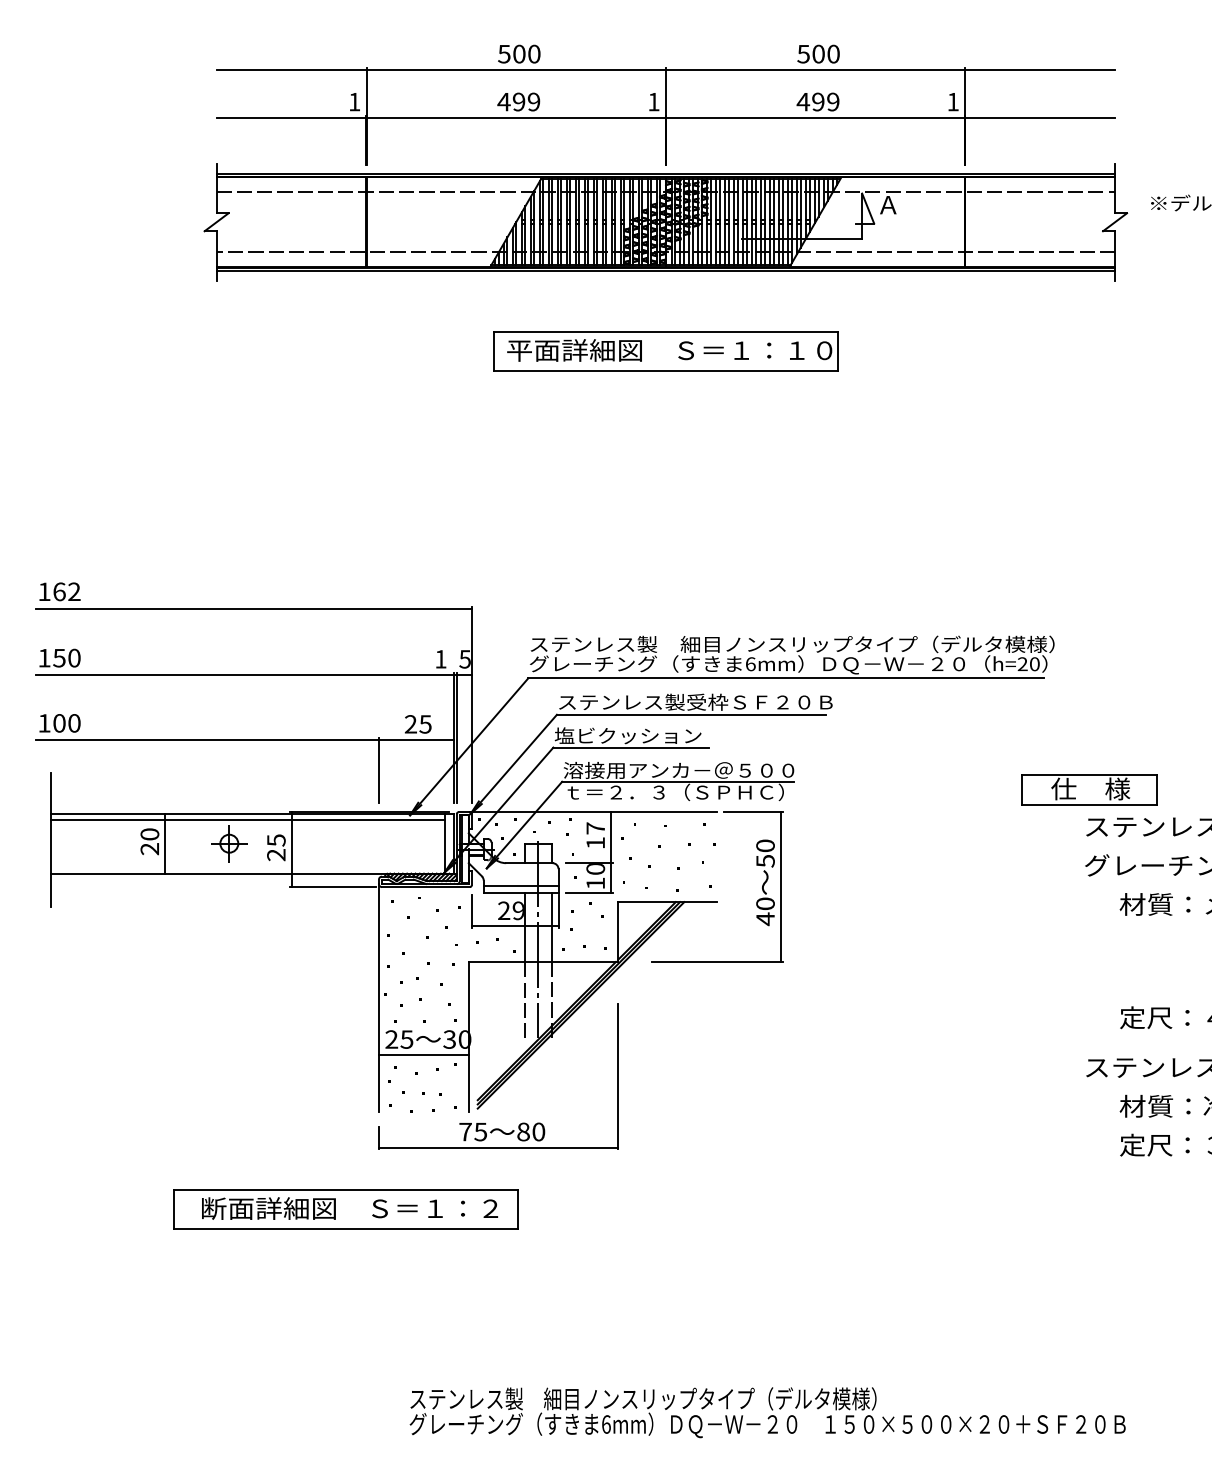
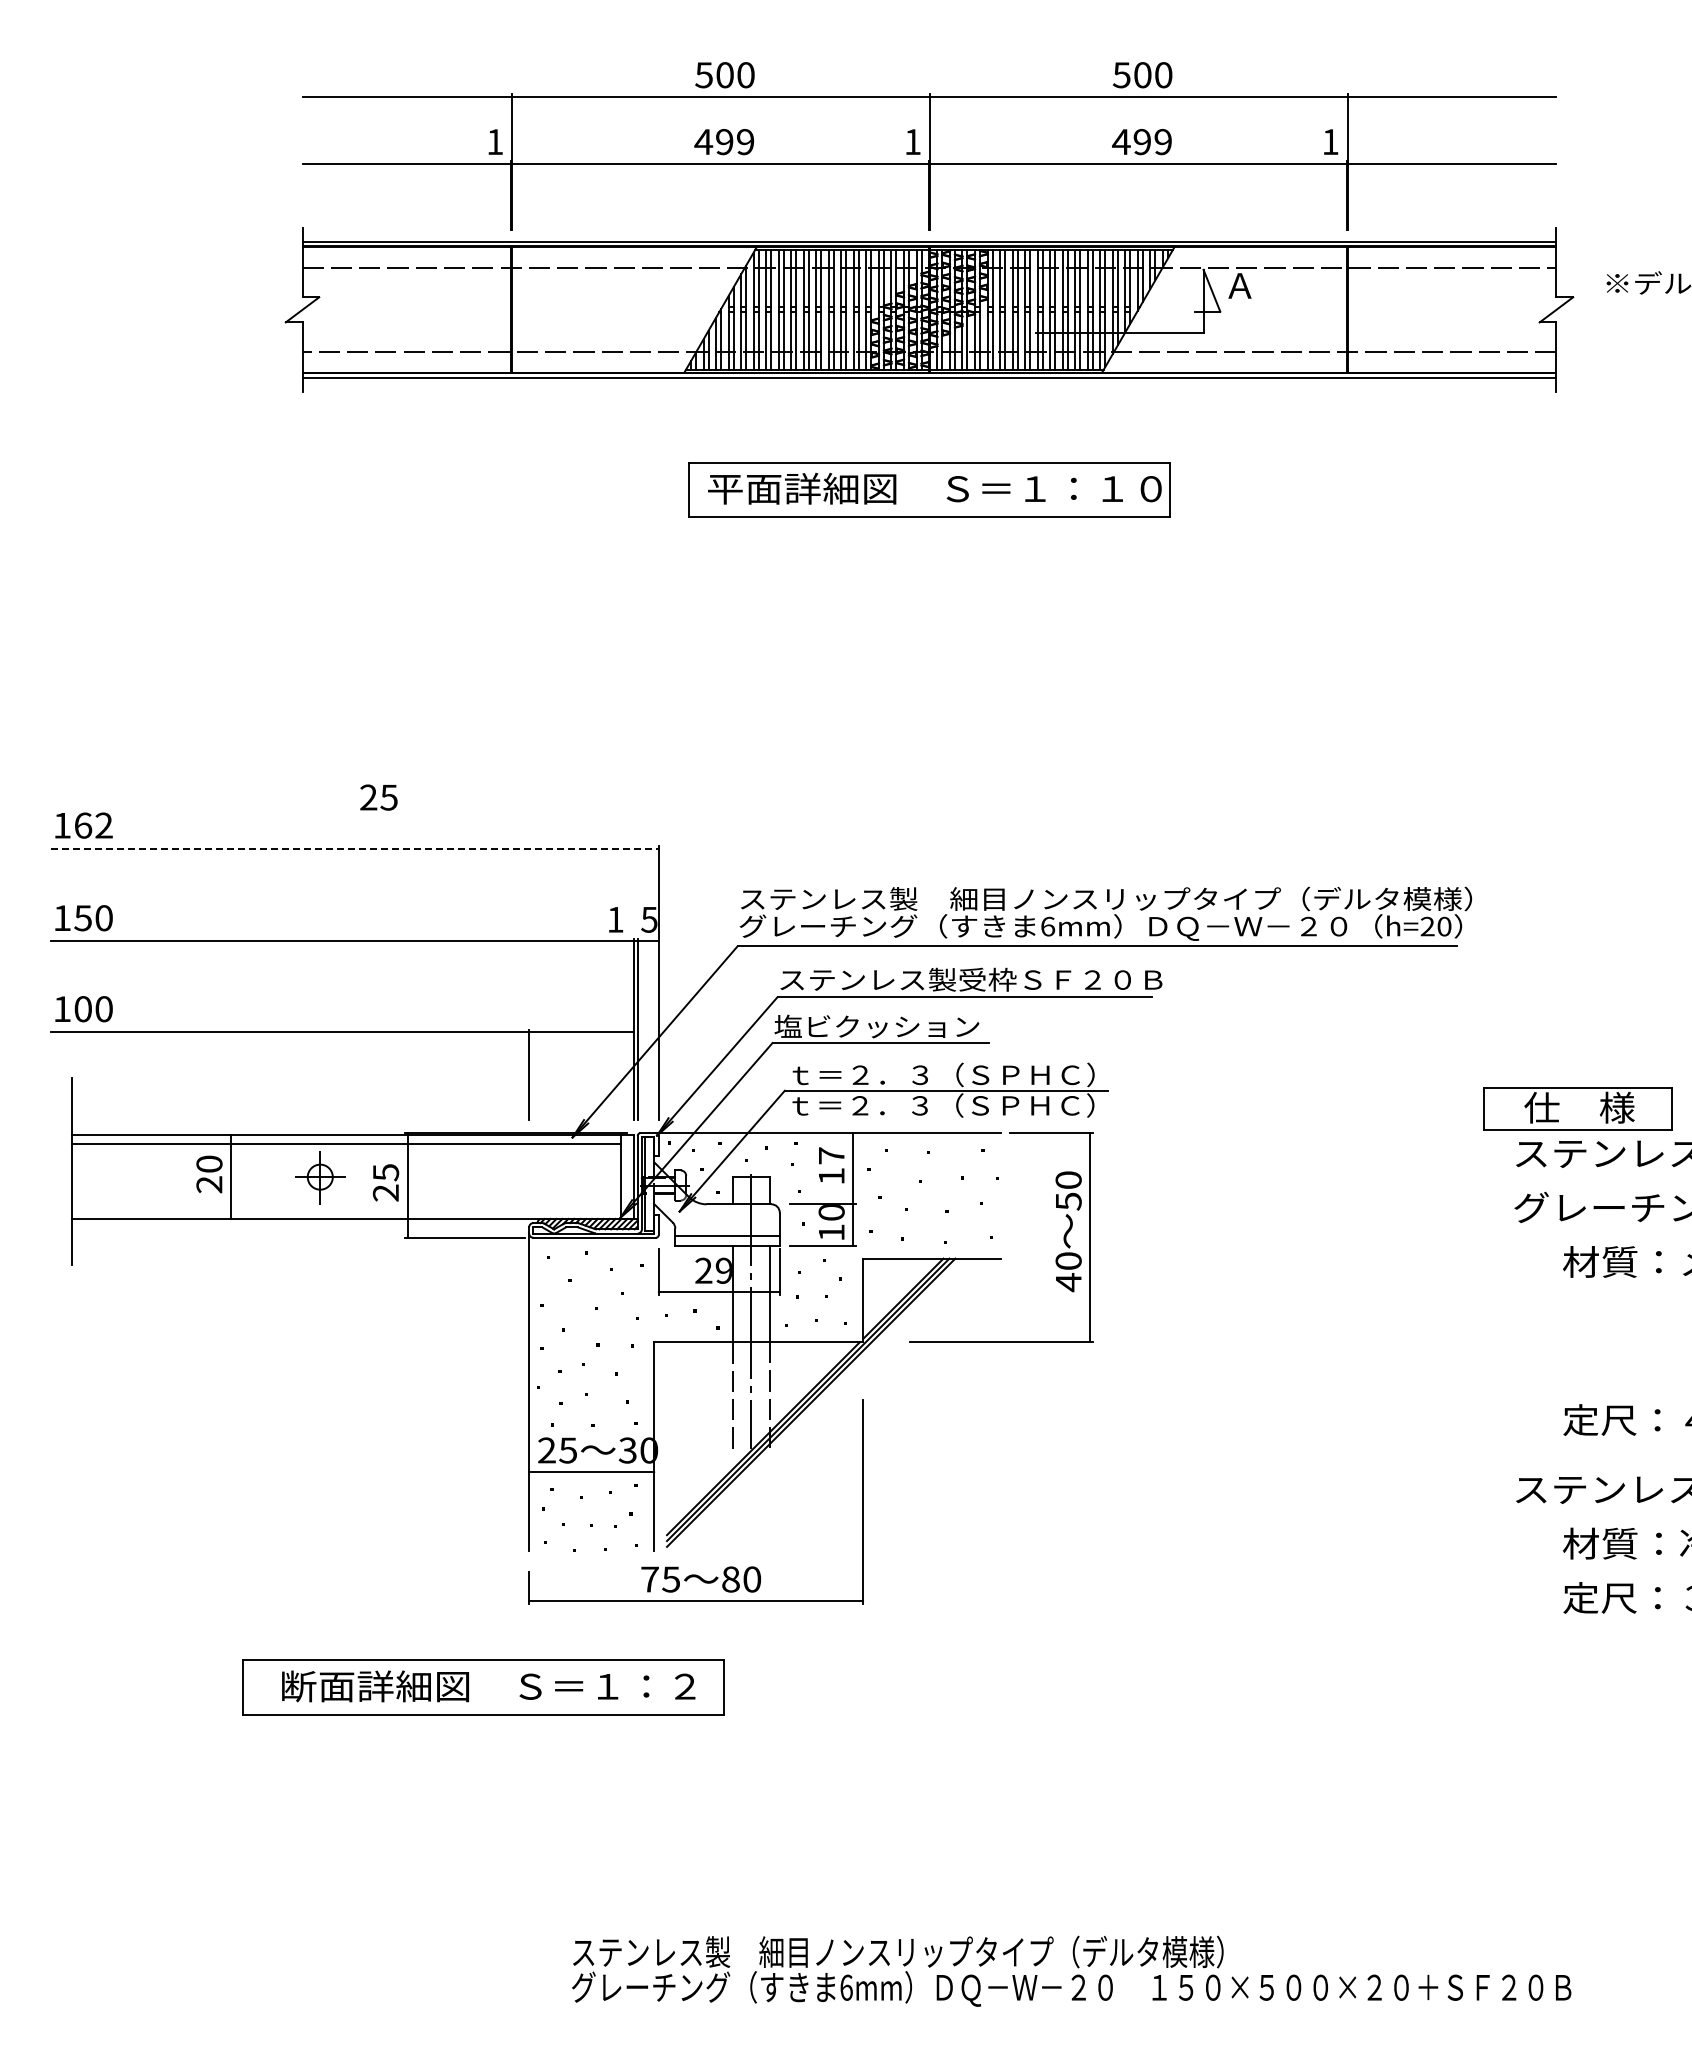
line: (253, 608) -> (354, 848), solid -> dashed
text: (417, 724) -> (378, 797), moved
text: (678, 770) -> (947, 1074), 溶接用アンカ－＠５００ -> ｔ＝２．３（ＳＰＨＣ）
part: (1089, 789) -> (1577, 1108), moved

